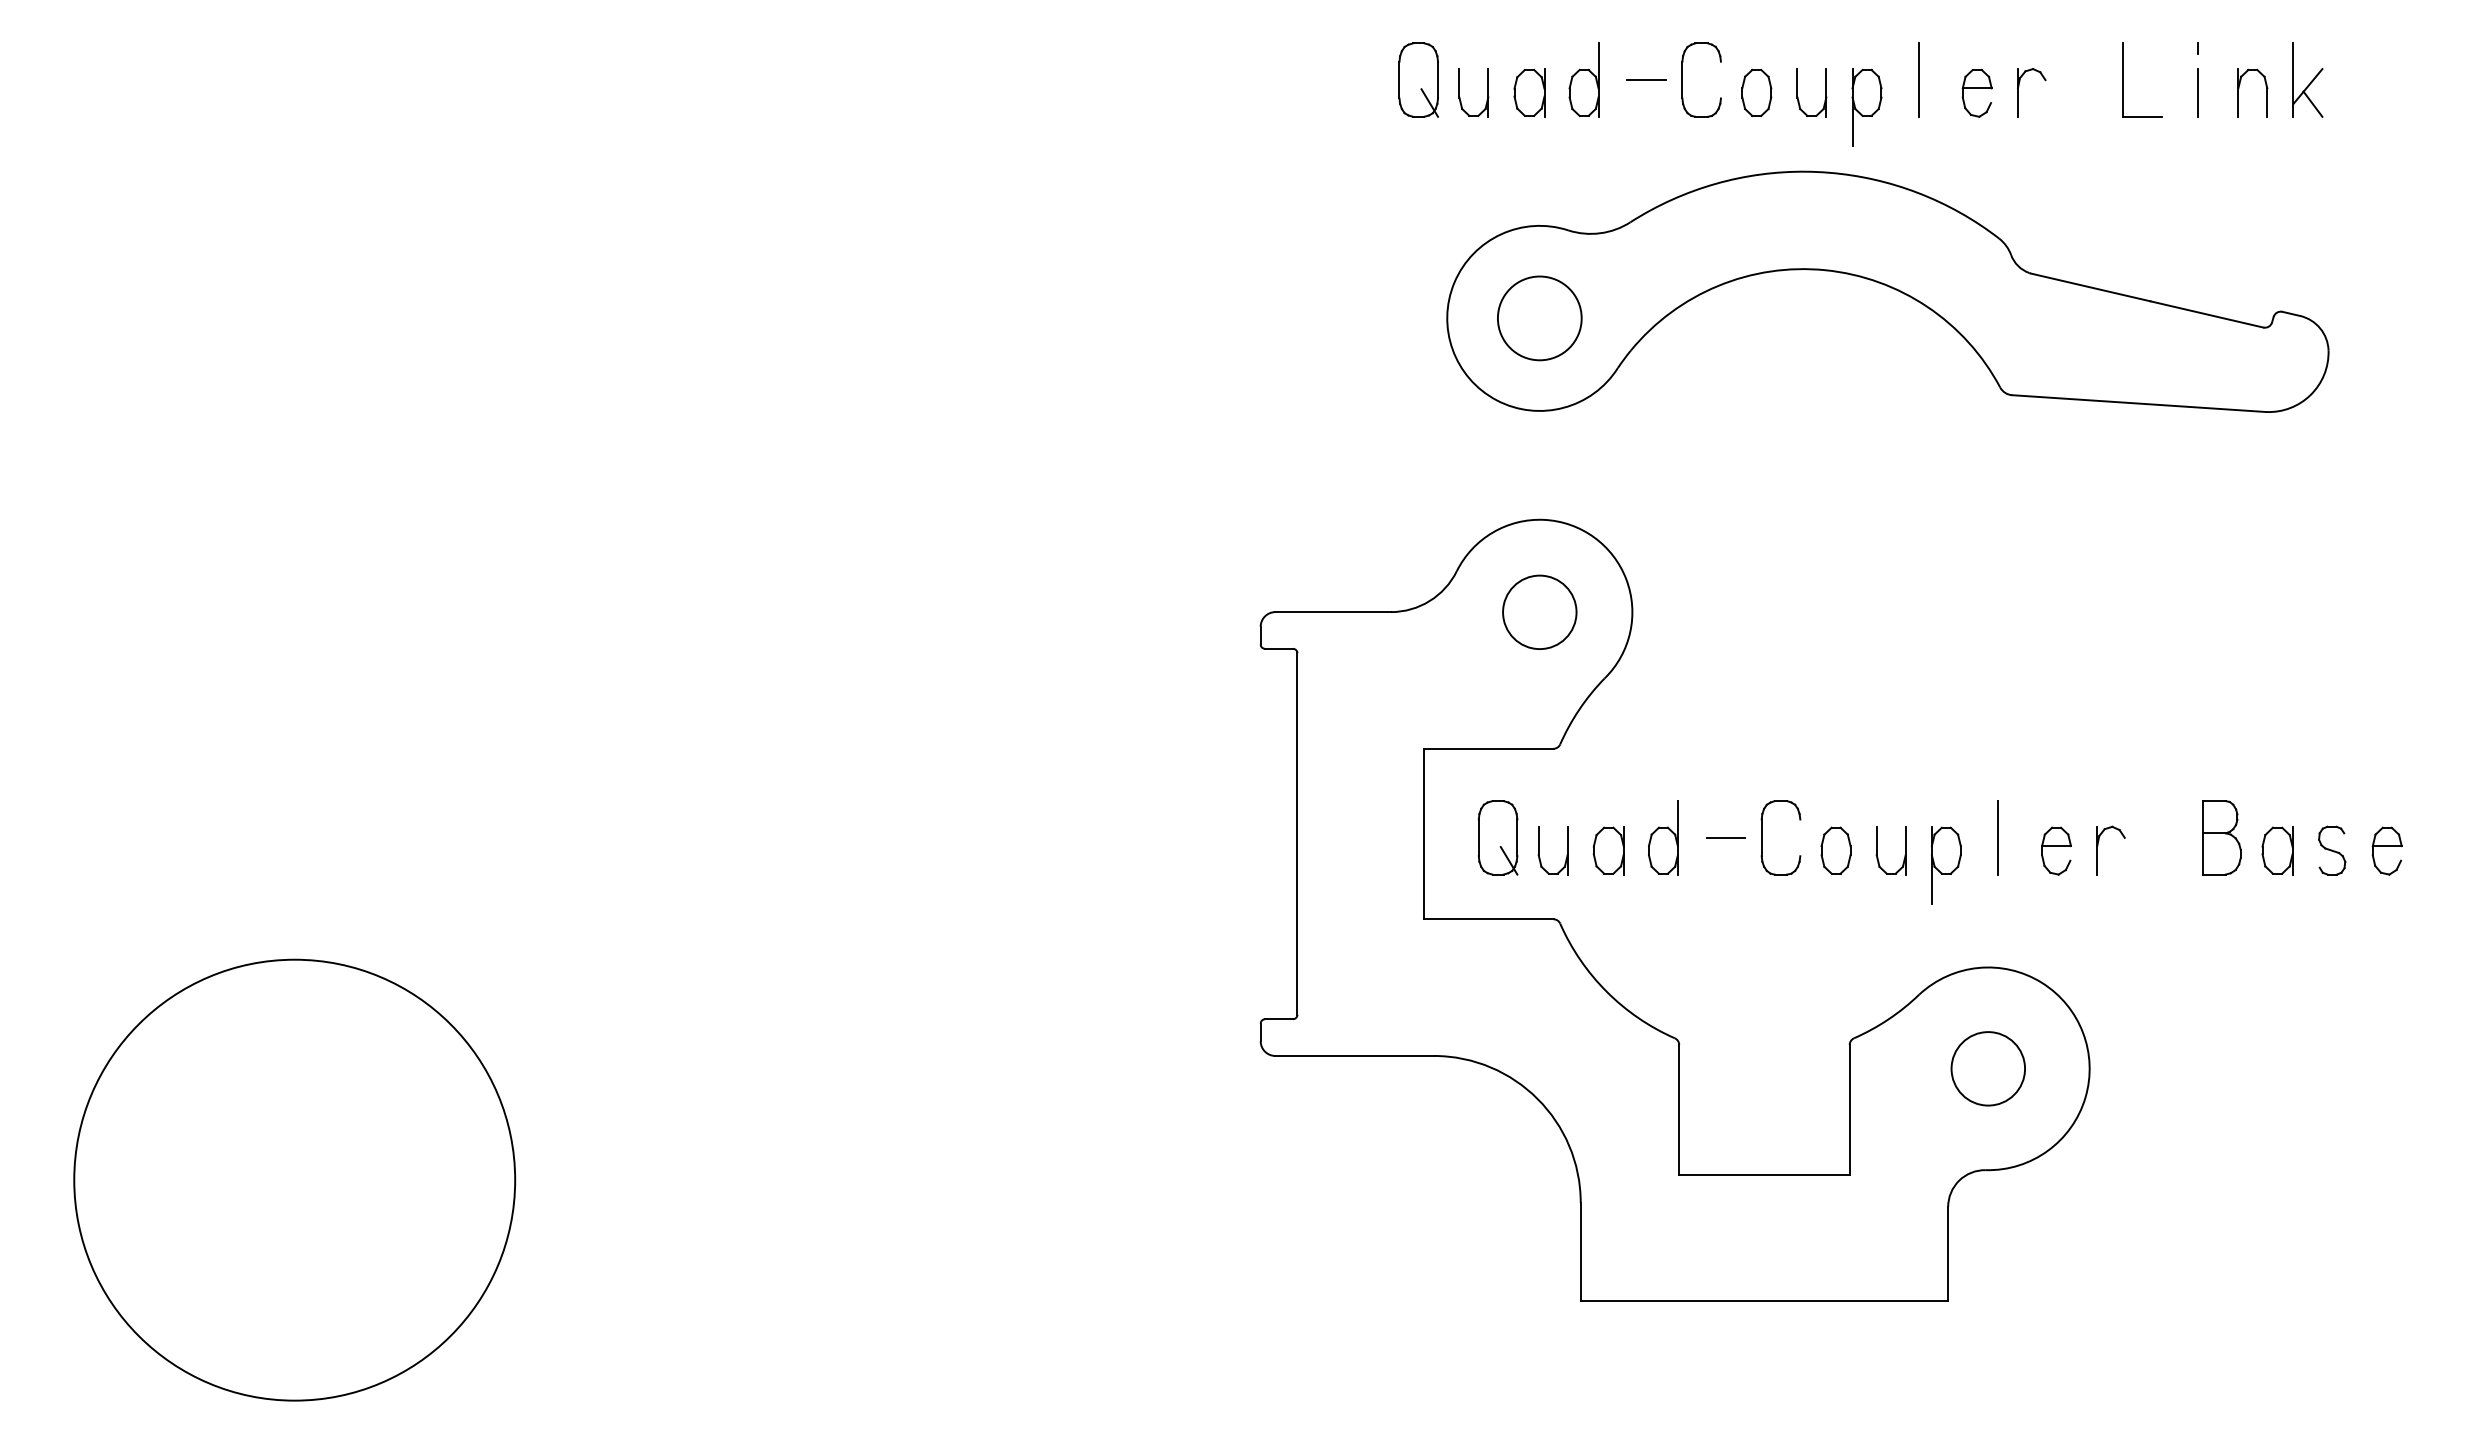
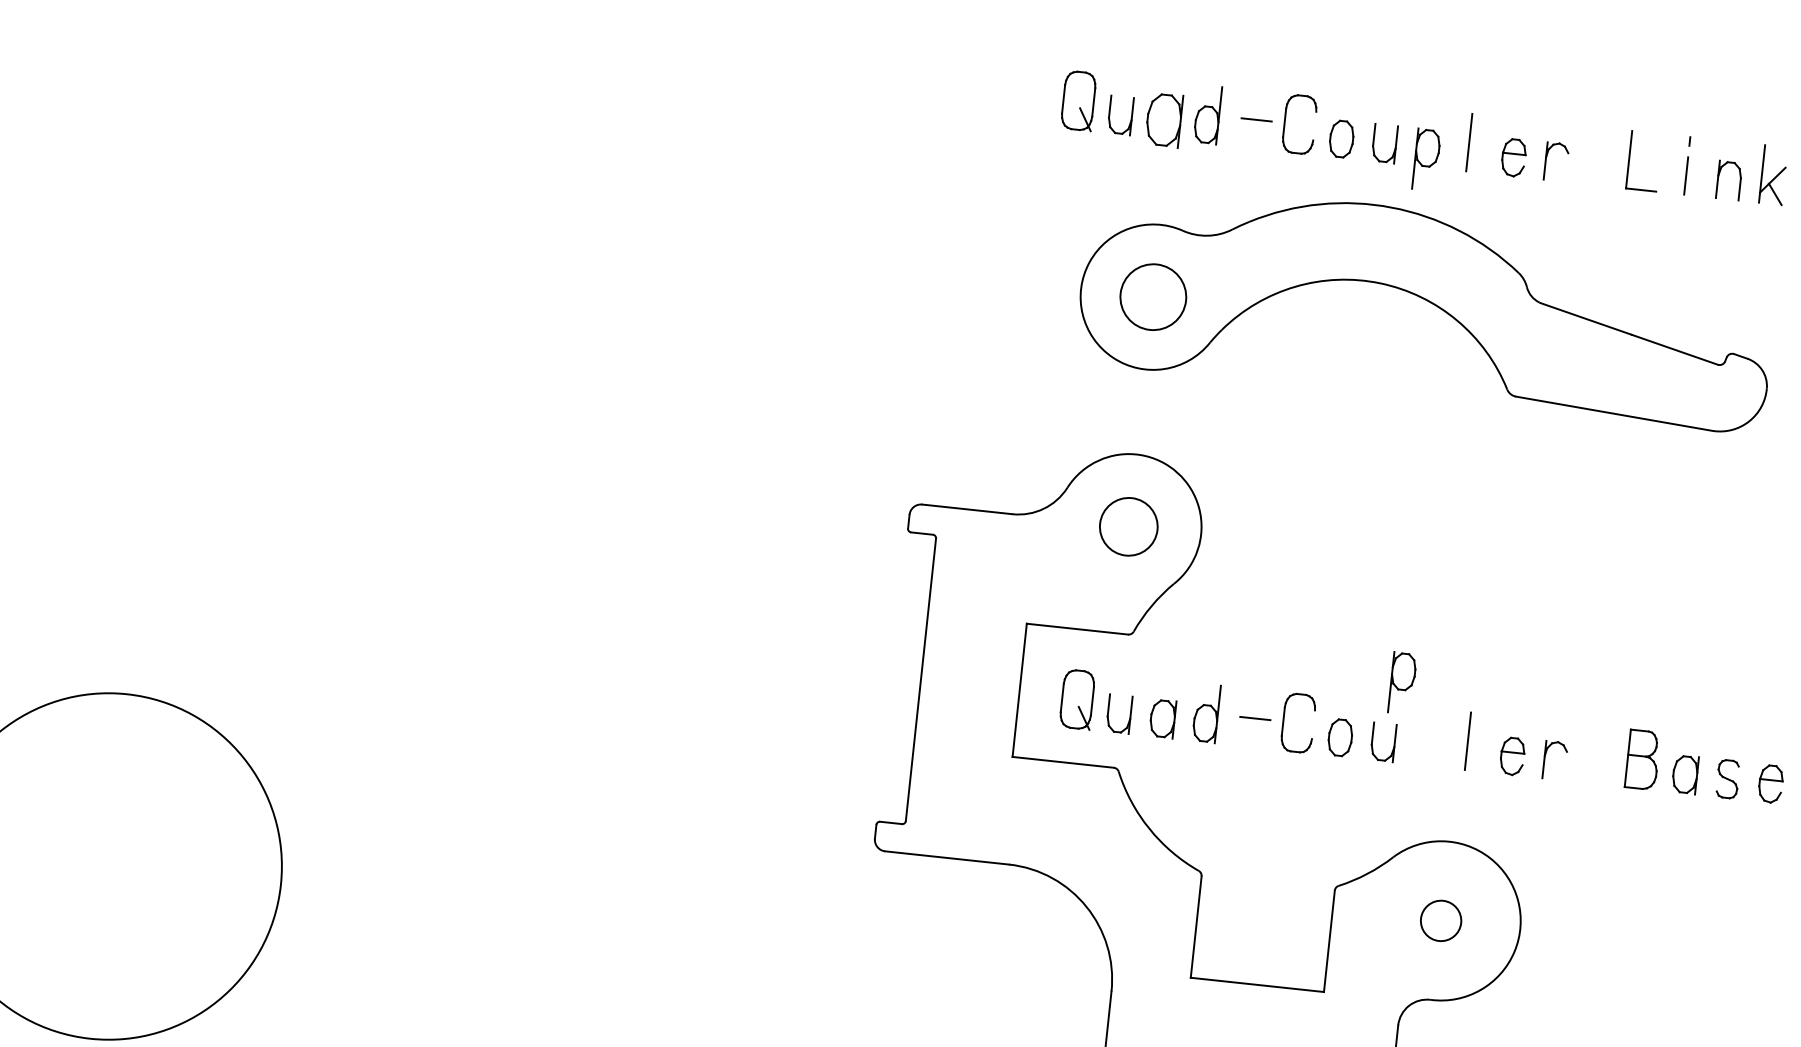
part: (1529, 92) -> (1164, 119), size x1.4
part: (1945, 865) -> (1401, 683), moved
circle: (1988, 1068) -> (1441, 920), size x0.7

